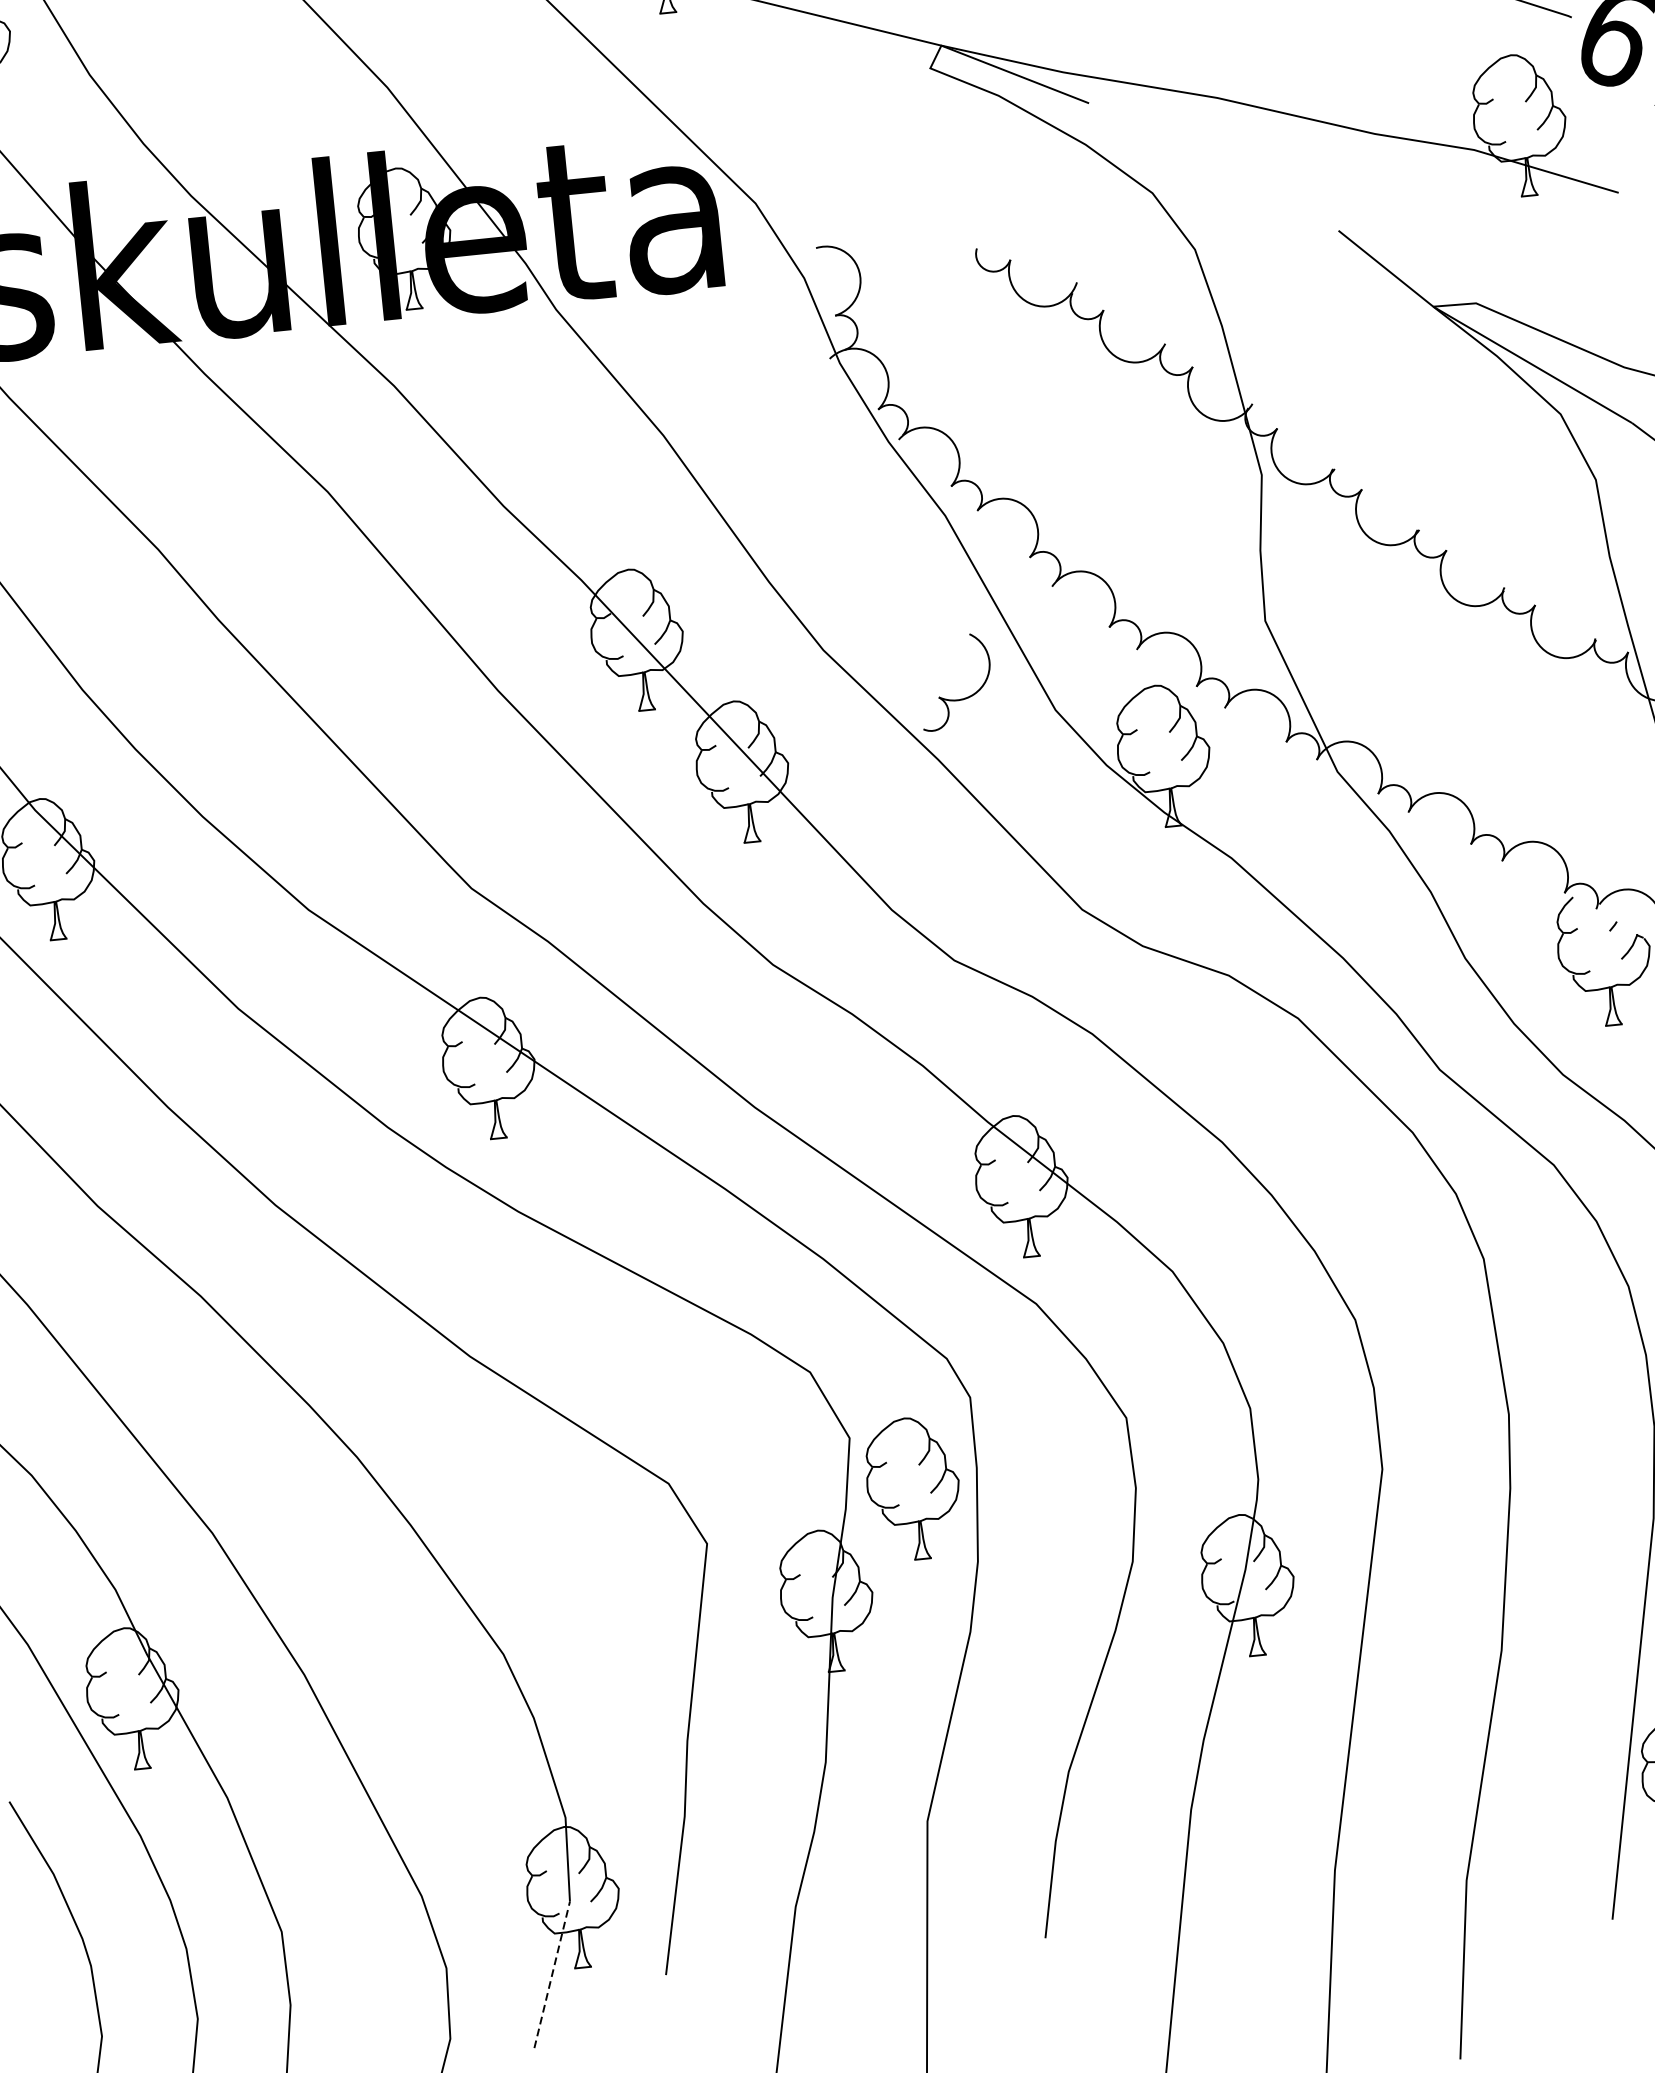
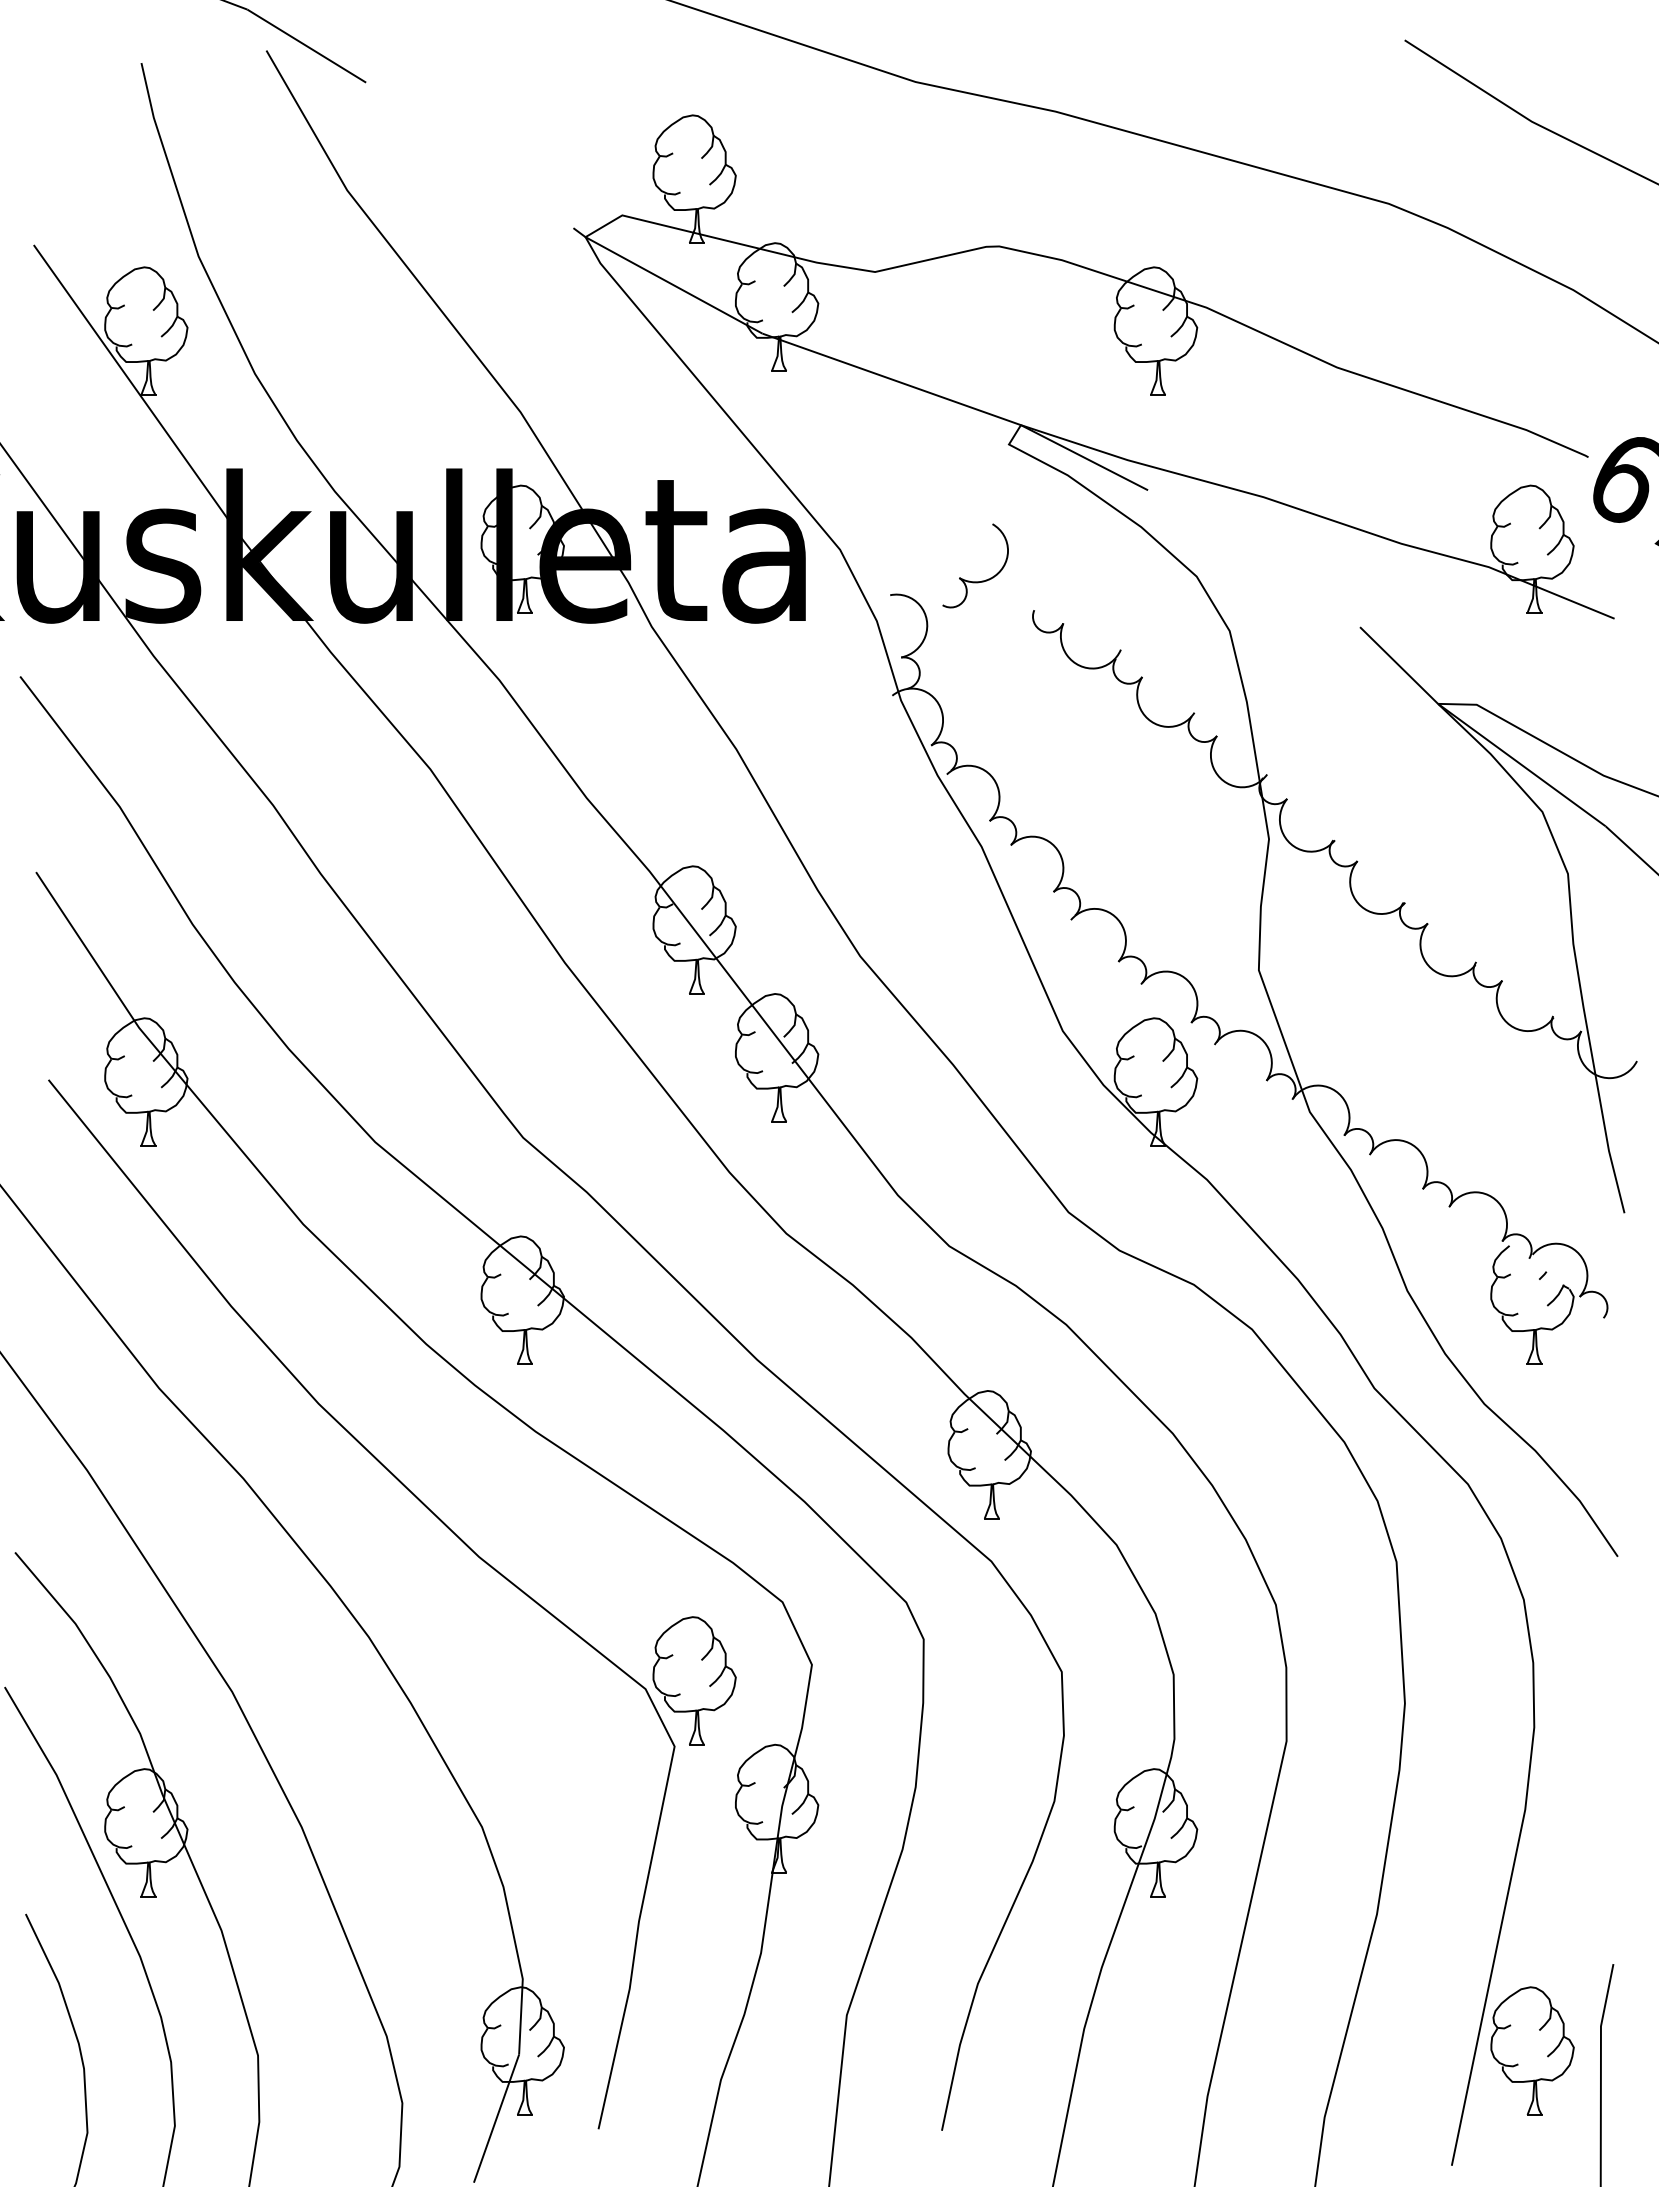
part: (957, 699) -> (975, 581), moved
part: (913, 1488) -> (694, 1680), moved
line: (552, 1974) -> (496, 2118), dashed -> solid

